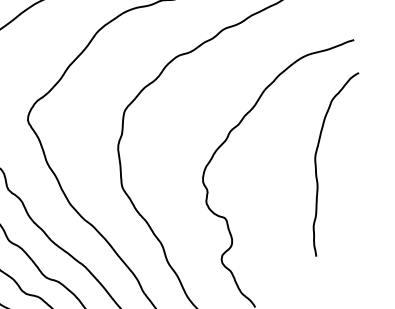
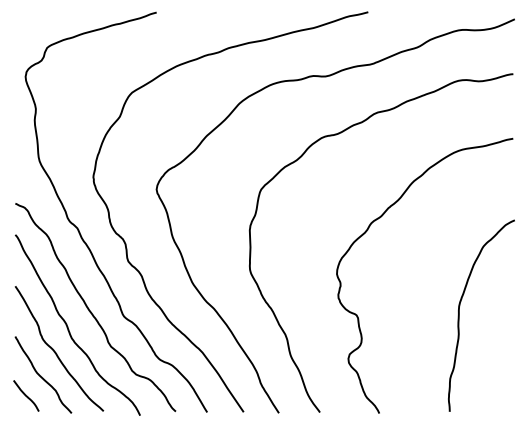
curve: (316, 166) -> (459, 315), moved

